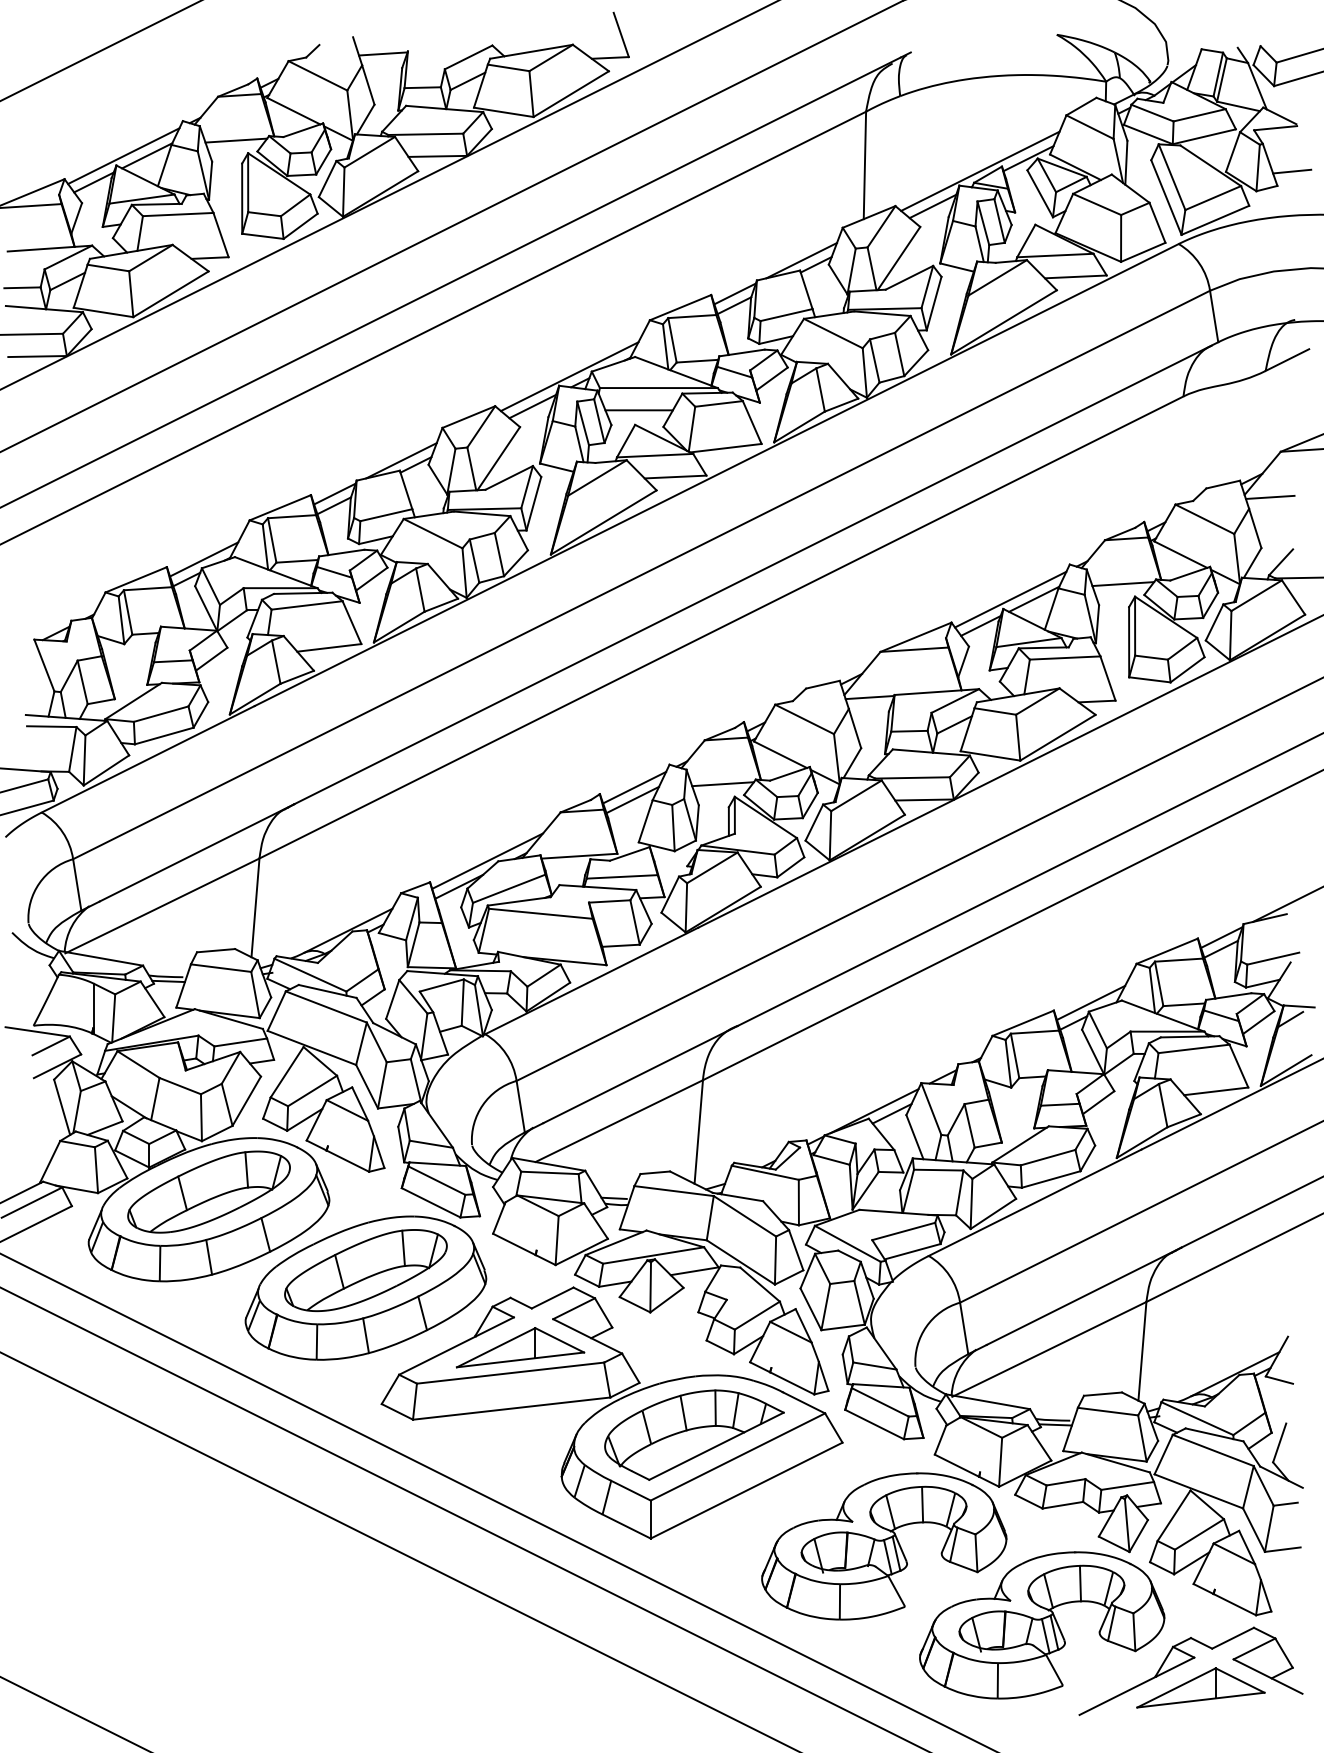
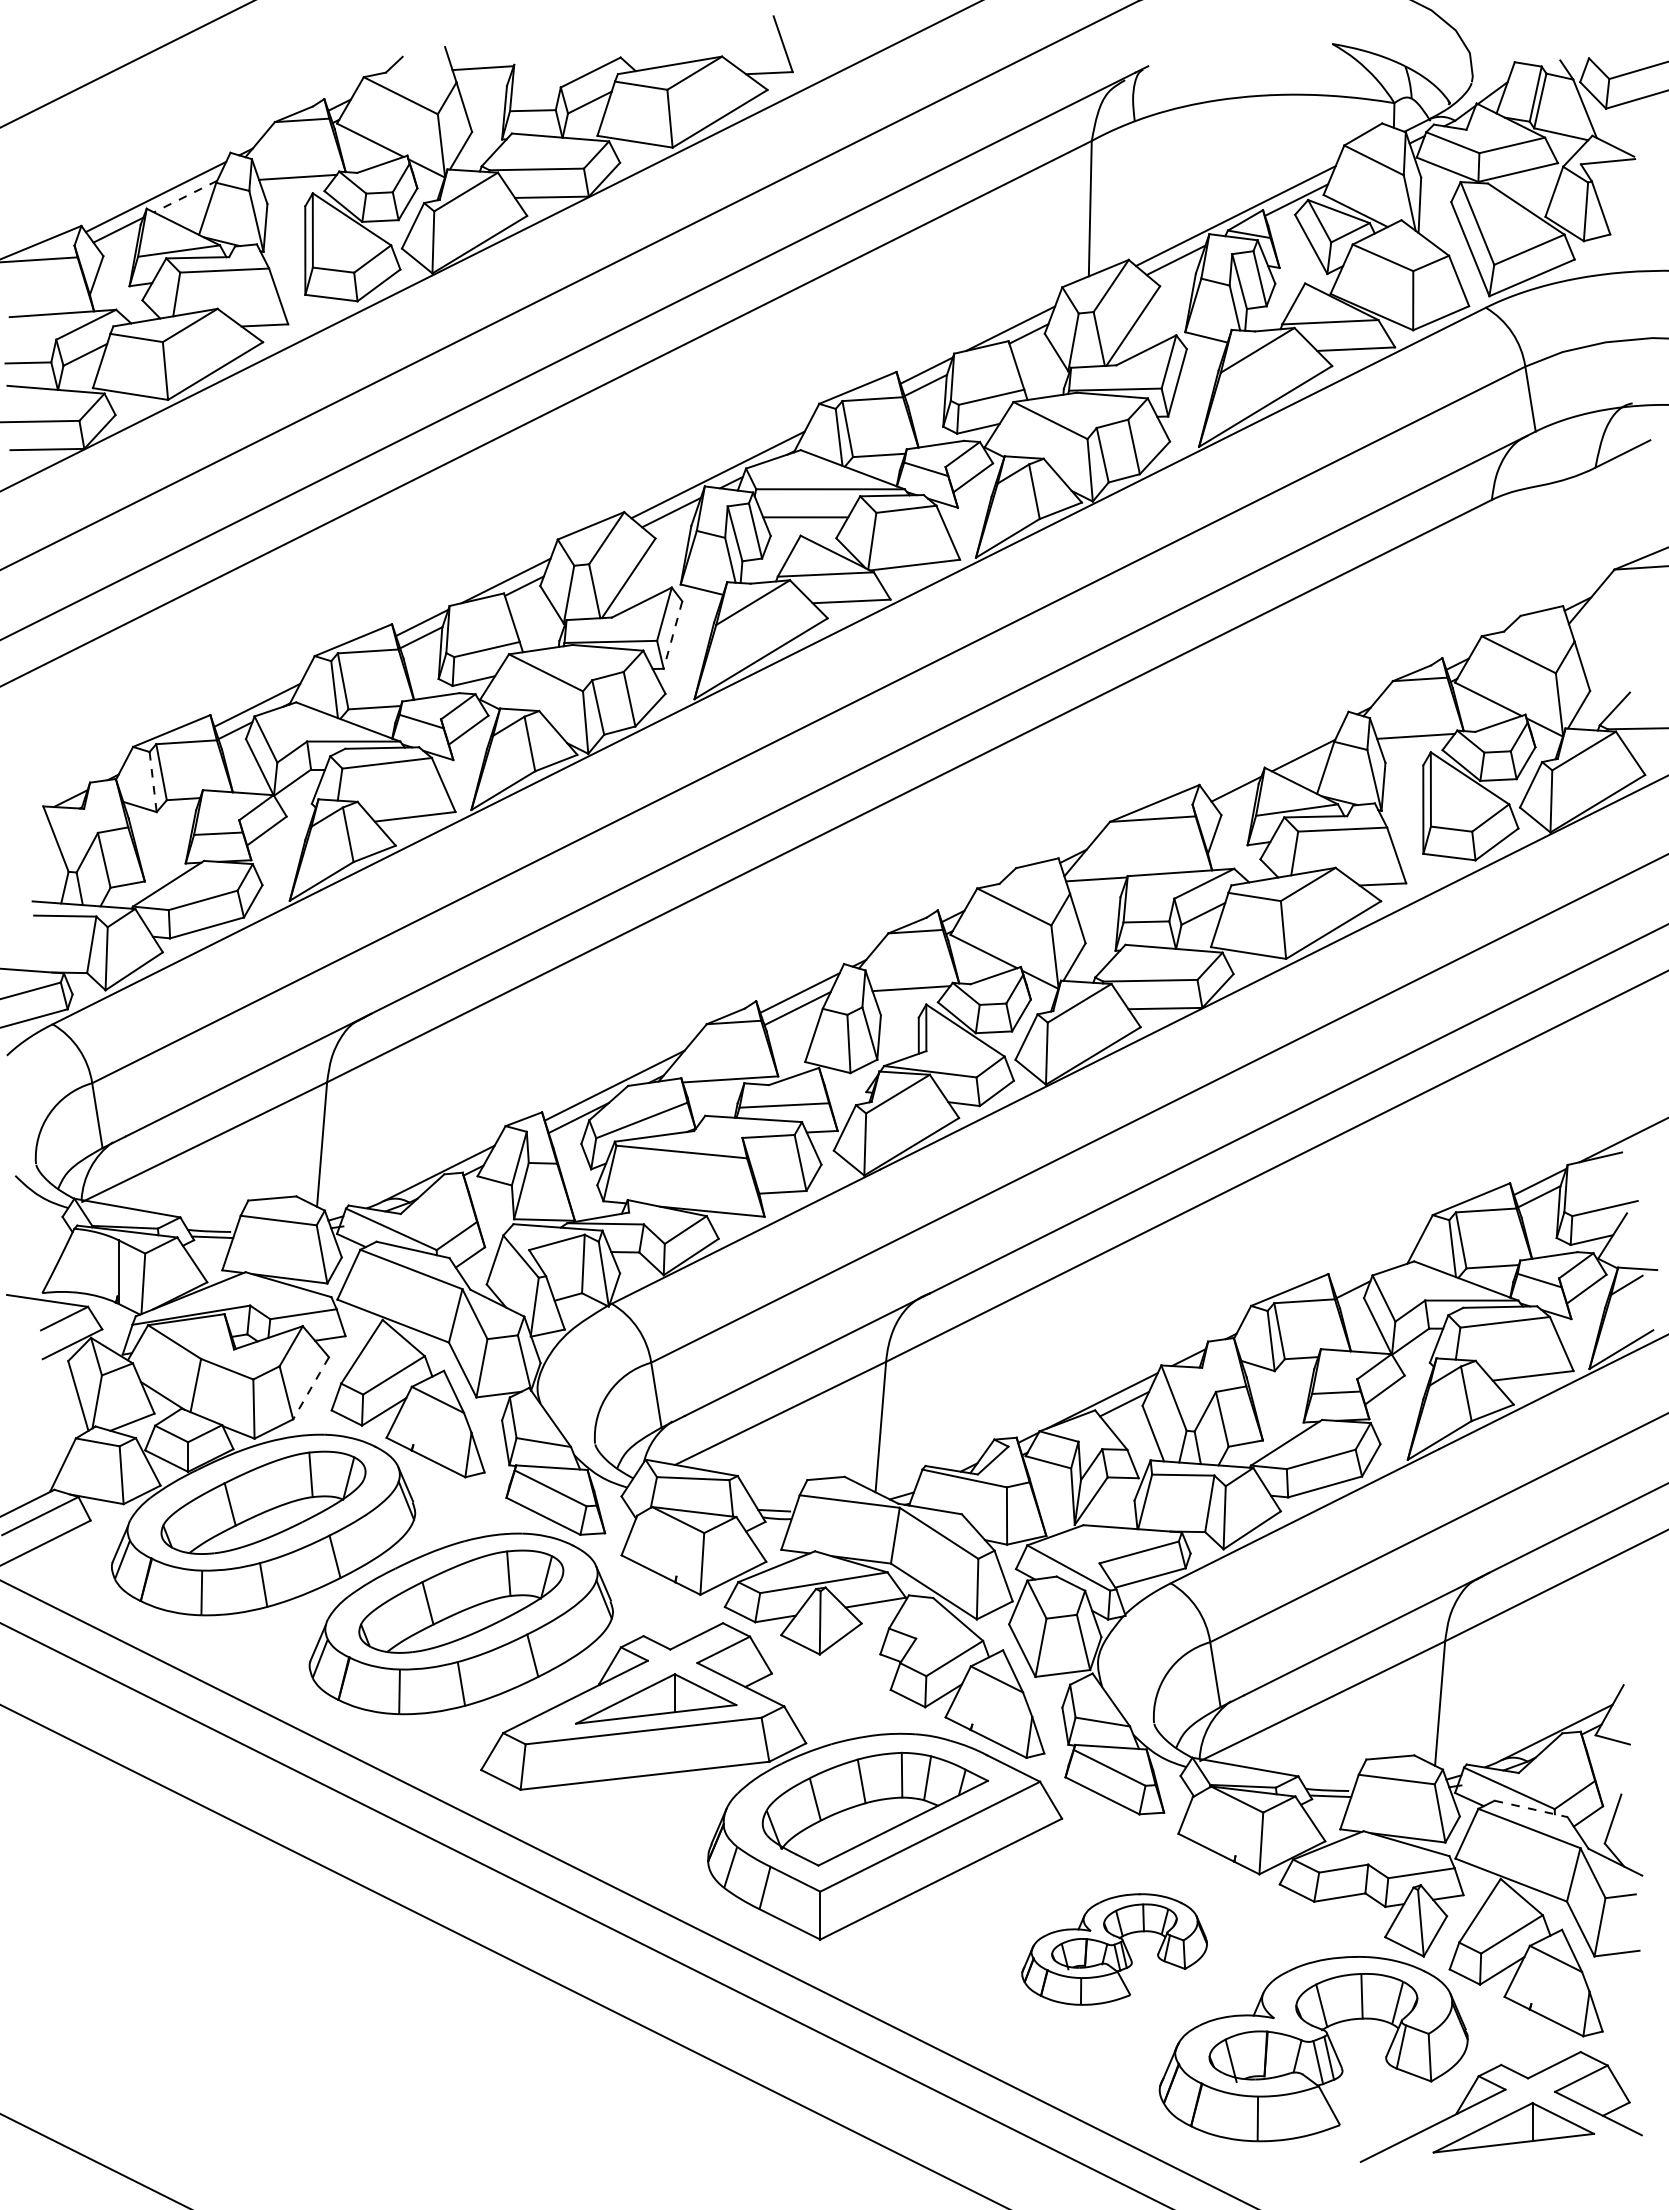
line: (147, 155) -> (185, 196), solid -> dashed
line: (1291, 171) -> (1628, 216), removed
line: (1269, 497) -> (1600, 627), removed
line: (534, 504) -> (673, 635), solid -> dashed
line: (1010, 599) -> (1273, 755), removed
line: (121, 620) -> (153, 782), solid -> dashed
line: (1091, 1002) -> (1375, 1263), removed
line: (247, 1101) -> (311, 1388), solid -> dashed
line: (1214, 1435) -> (1531, 1809), solid -> dashed
part: (884, 1546) -> (1114, 1949), size x0.6

